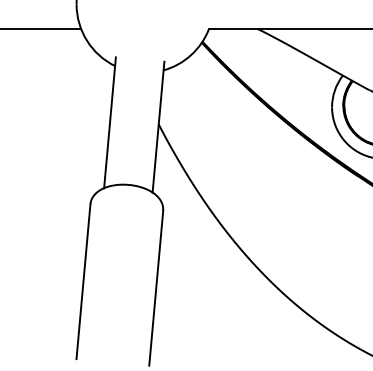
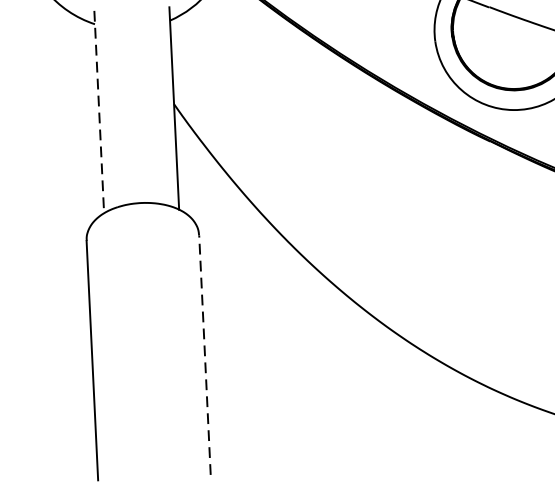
line: (110, 122) -> (99, 111), solid -> dashed
line: (156, 288) -> (205, 355), solid -> dashed

